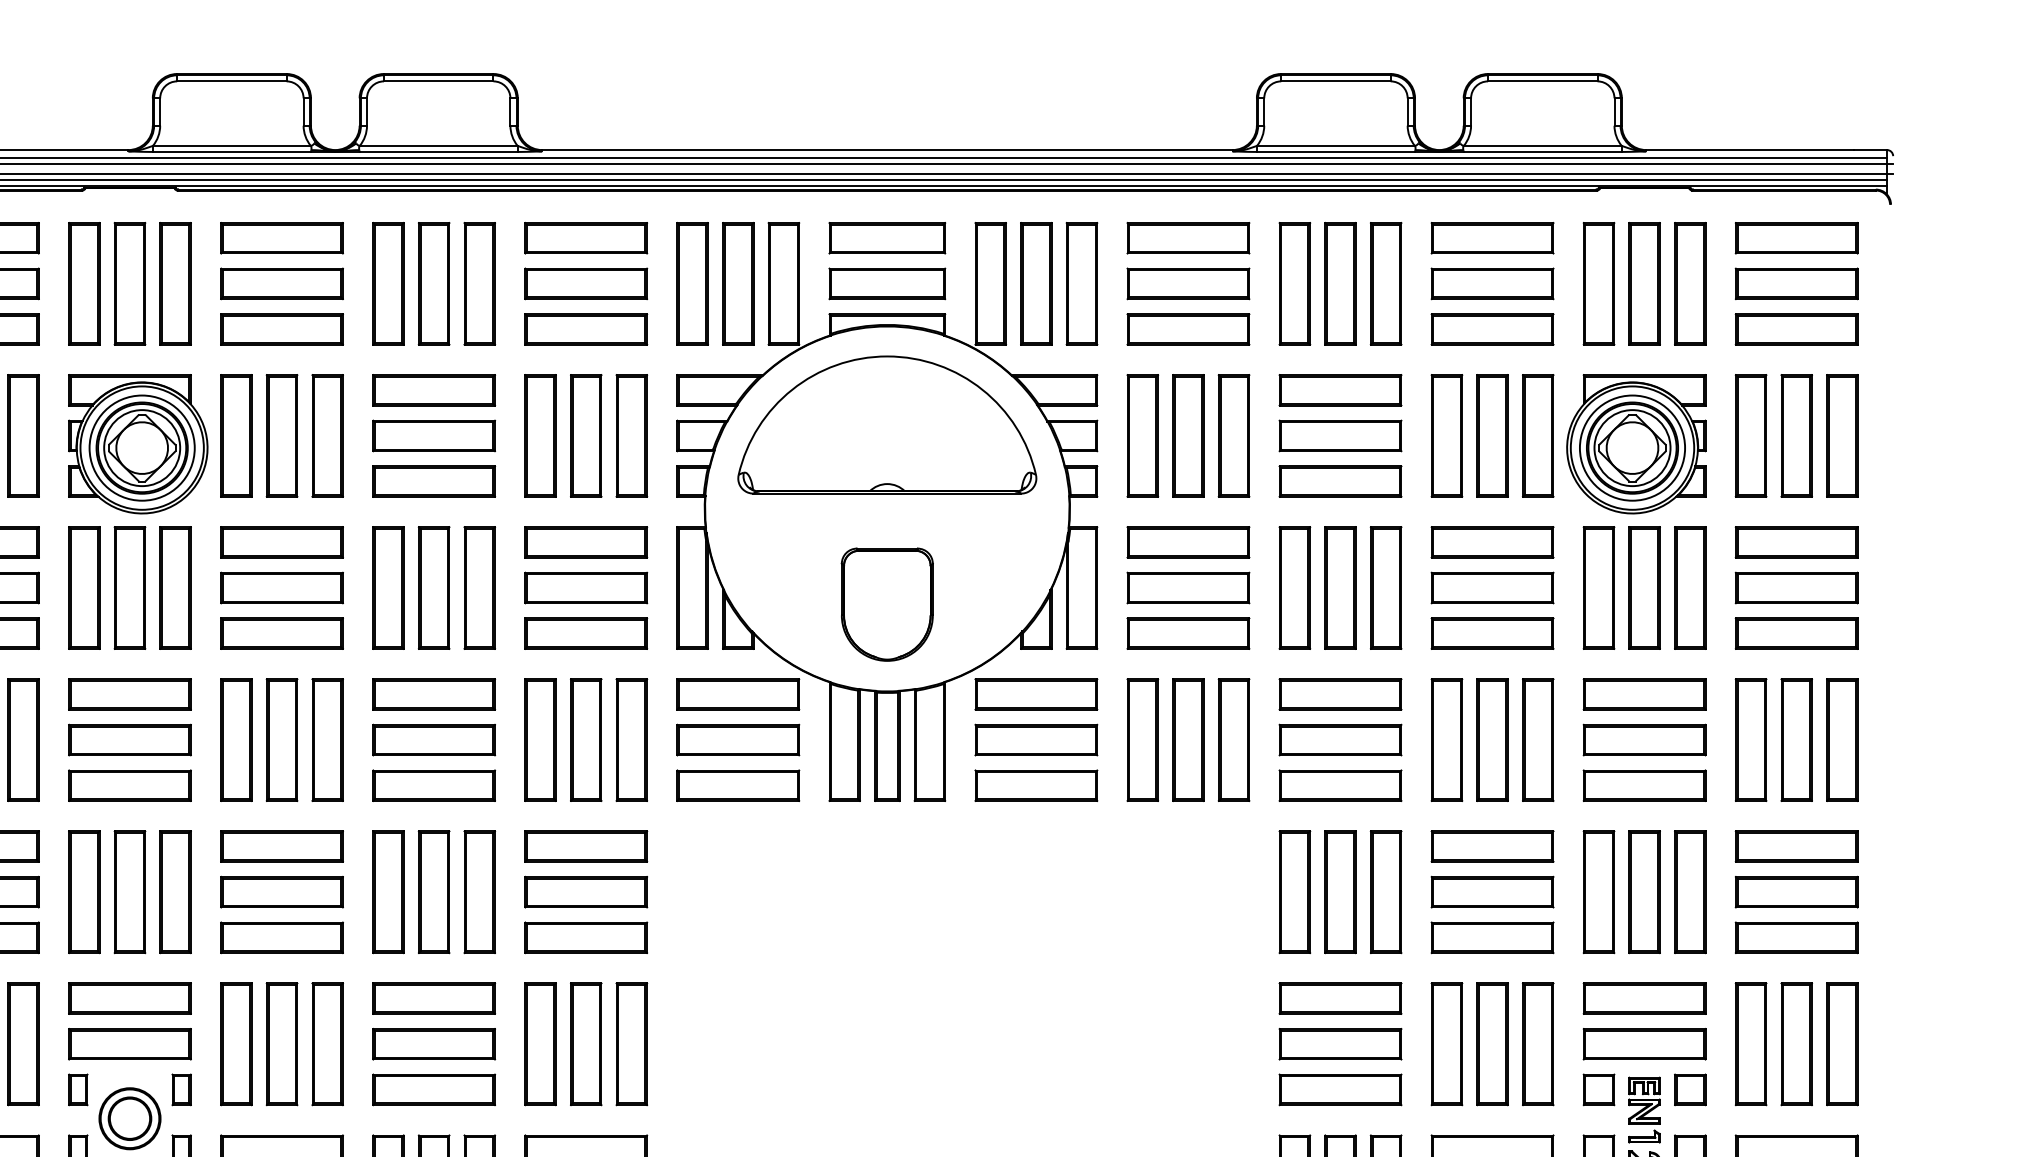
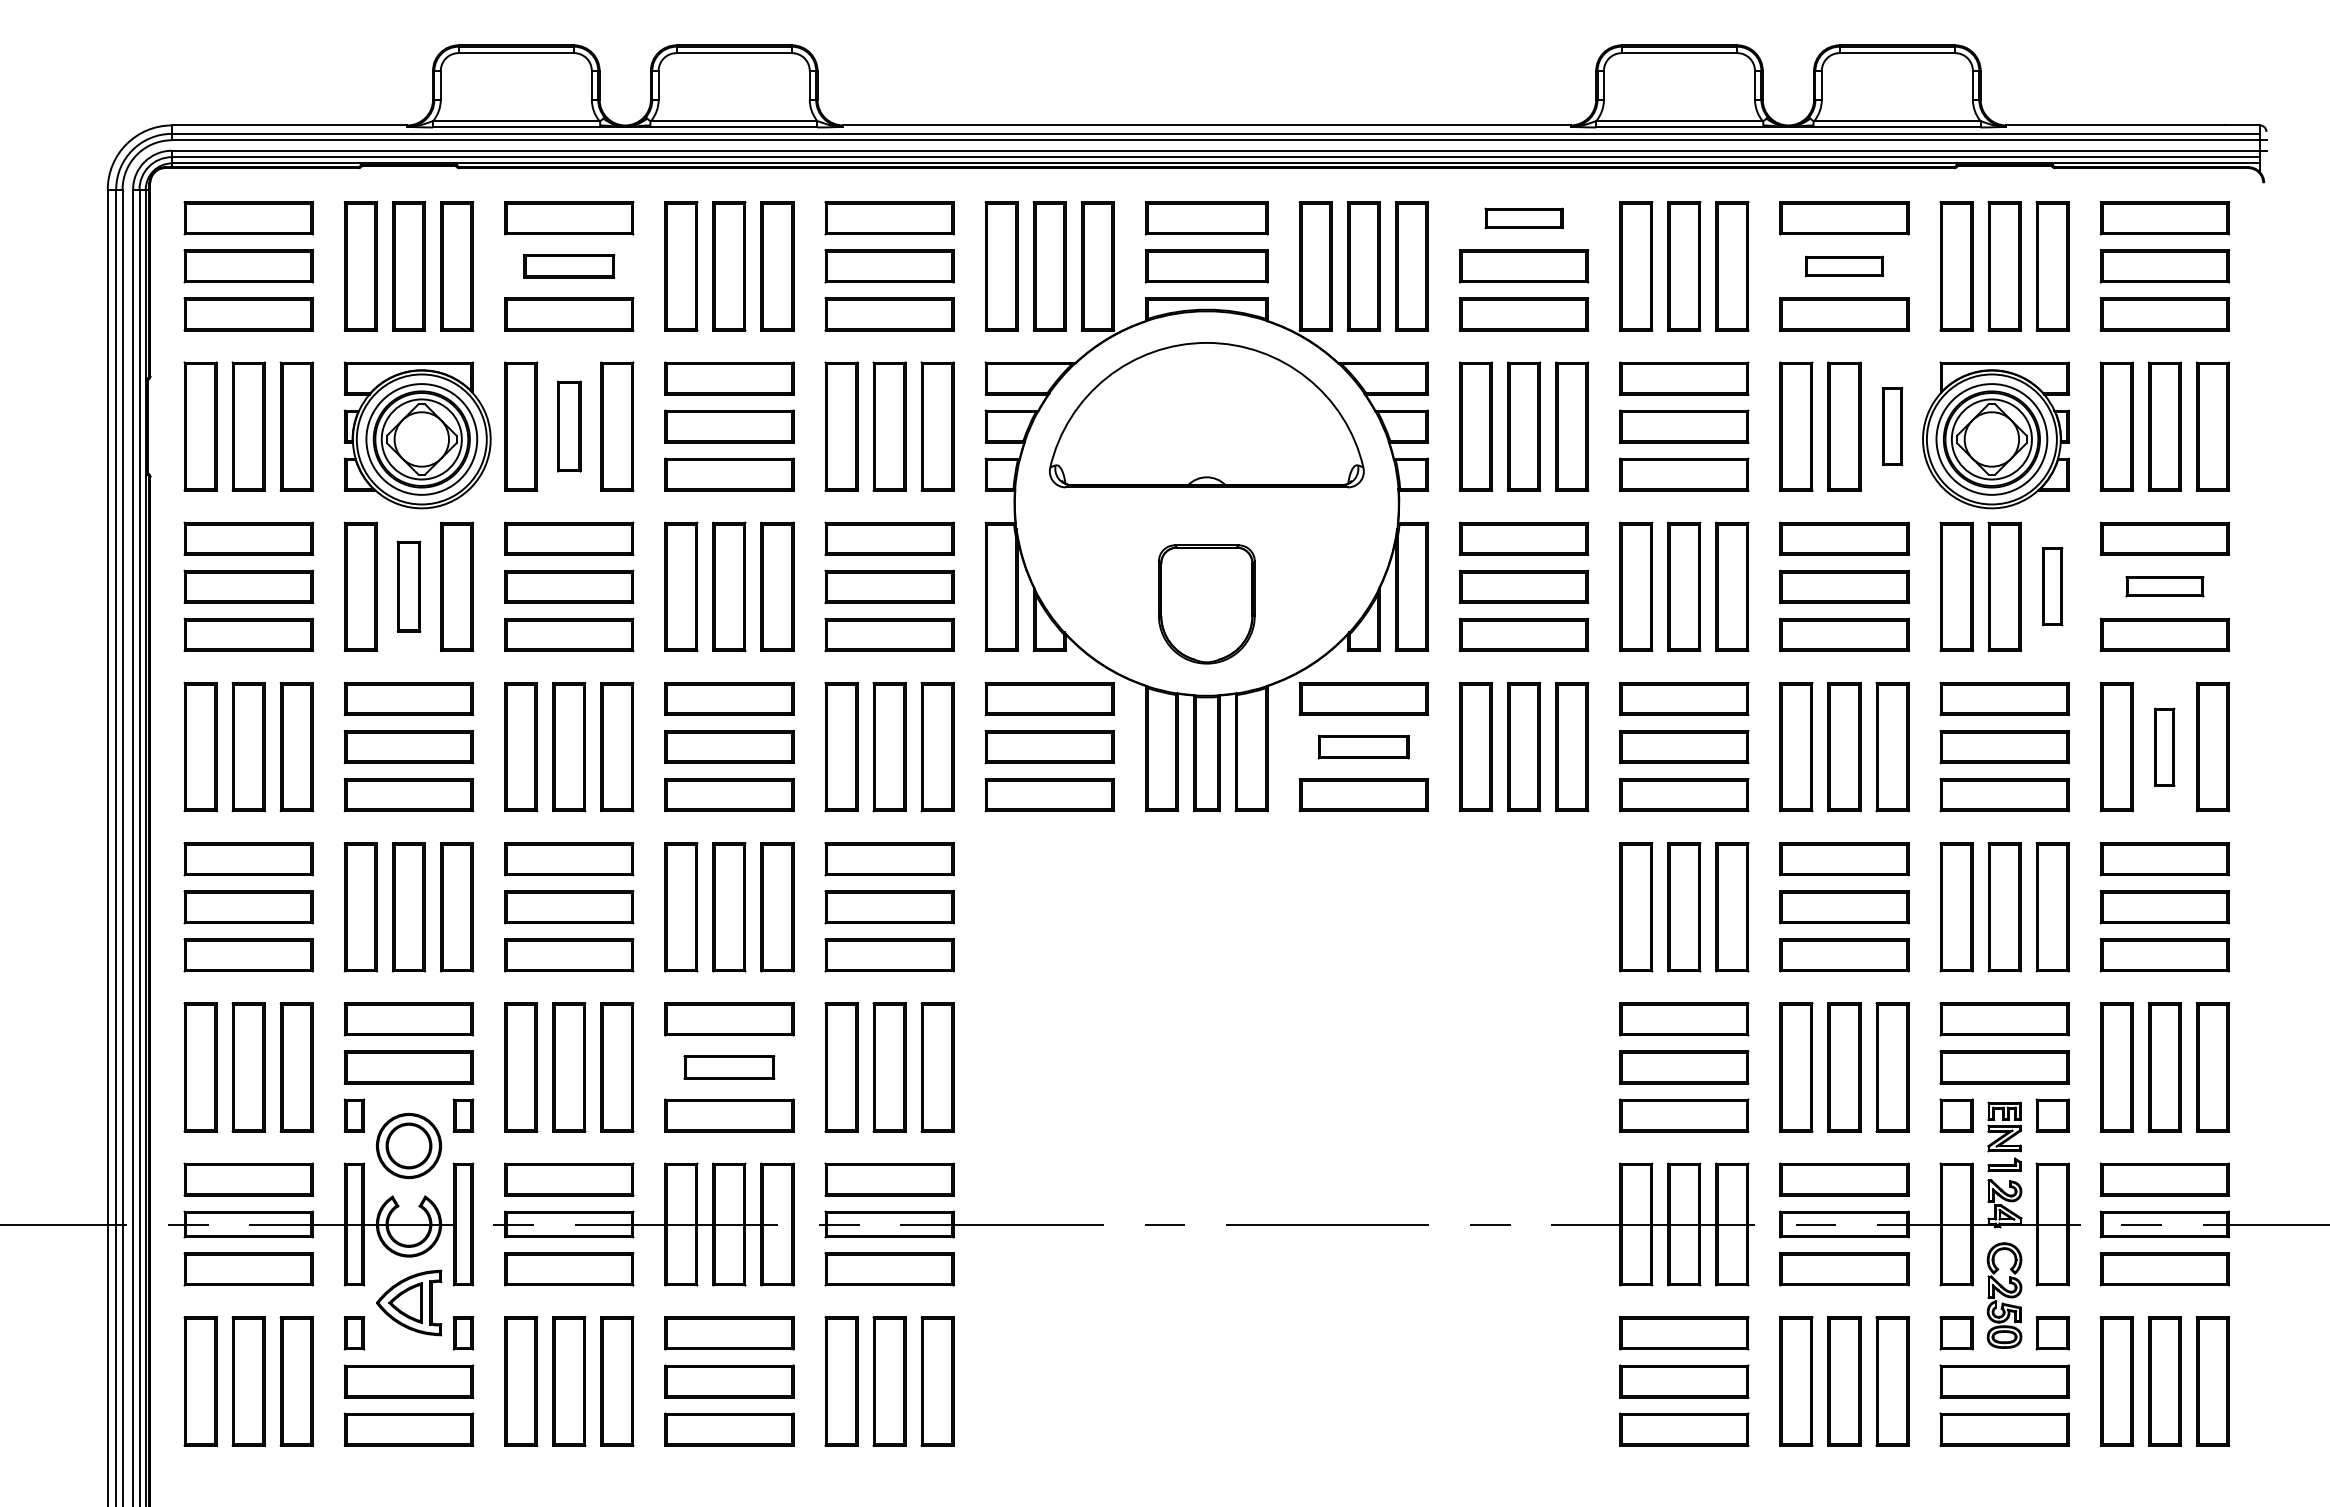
part: (1187, 238) -> (1523, 218), size x0.6
part: (282, 283) -> (569, 266), size x0.7
part: (1492, 283) -> (1844, 266), size x0.6
part: (282, 435) -> (569, 426), size x0.7
part: (1538, 435) -> (1892, 426), size x0.6
part: (129, 587) -> (408, 586), size x0.7
part: (1690, 587) -> (2052, 586), size x0.6
part: (1796, 587) -> (2164, 586), size x0.6
part: (1036, 740) -> (1363, 747), size x0.7
part: (1796, 740) -> (2164, 747), size x0.6
part: (434, 1044) -> (729, 1067), size x0.7

